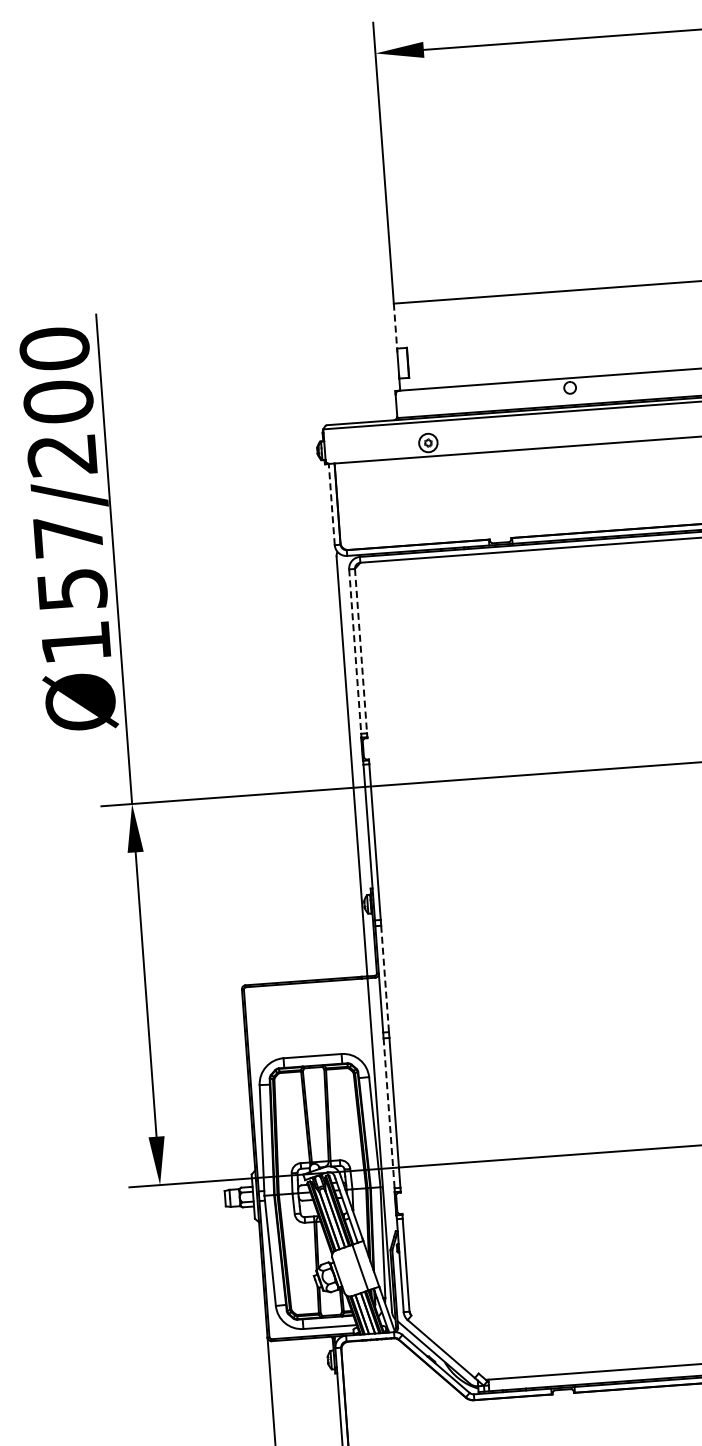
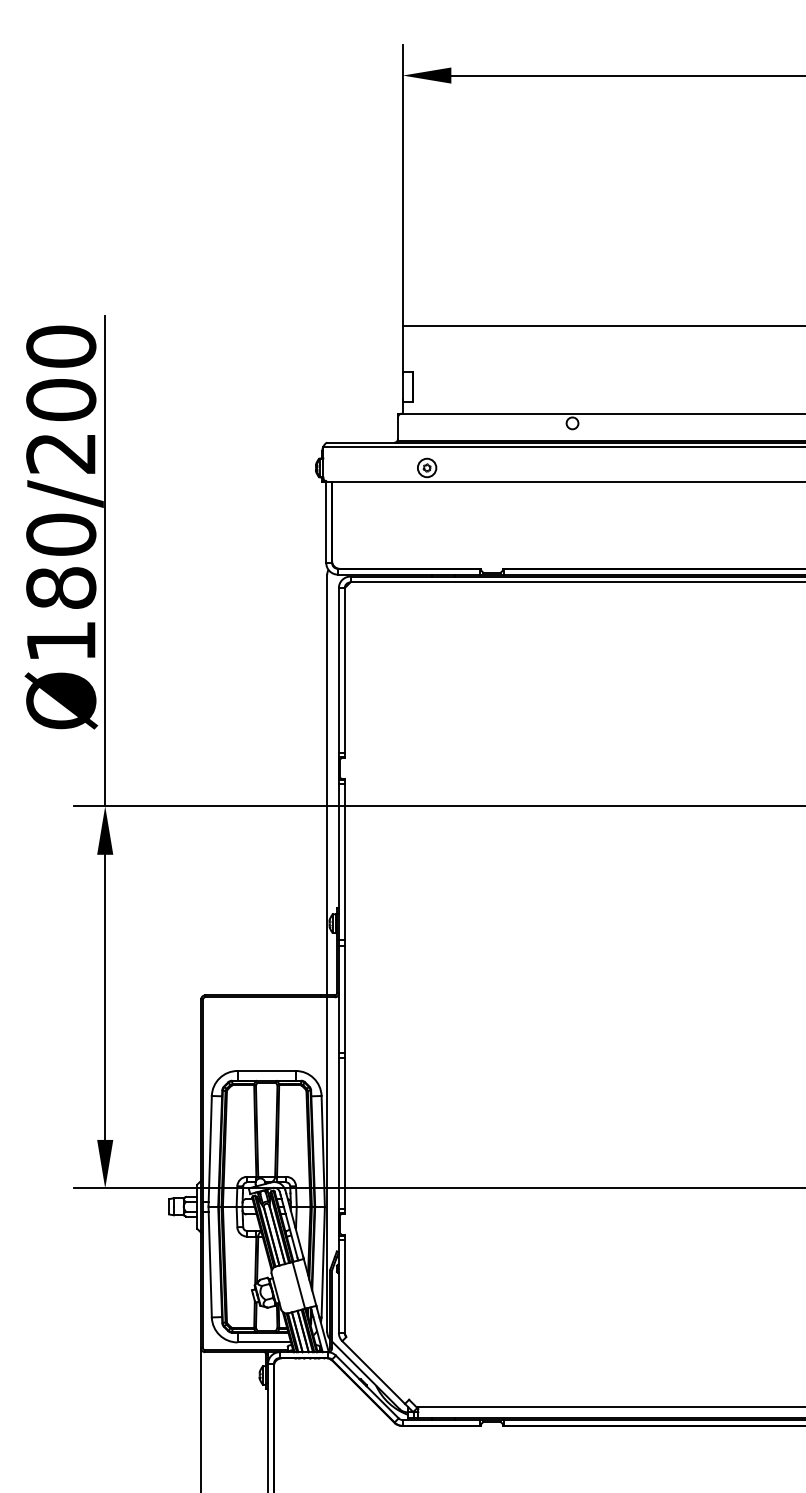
line: (395, 325) -> (402, 348), dashed -> solid
line: (332, 504) -> (326, 522), dashed -> solid
text: (70, 562) -> (61, 560), Ø157/200 -> Ø180/200
line: (354, 652) -> (338, 671), dashed -> solid
line: (360, 652) -> (344, 671), dashed -> solid
line: (384, 979) -> (344, 999), dashed -> solid
line: (388, 1114) -> (338, 1134), dashed -> solid

